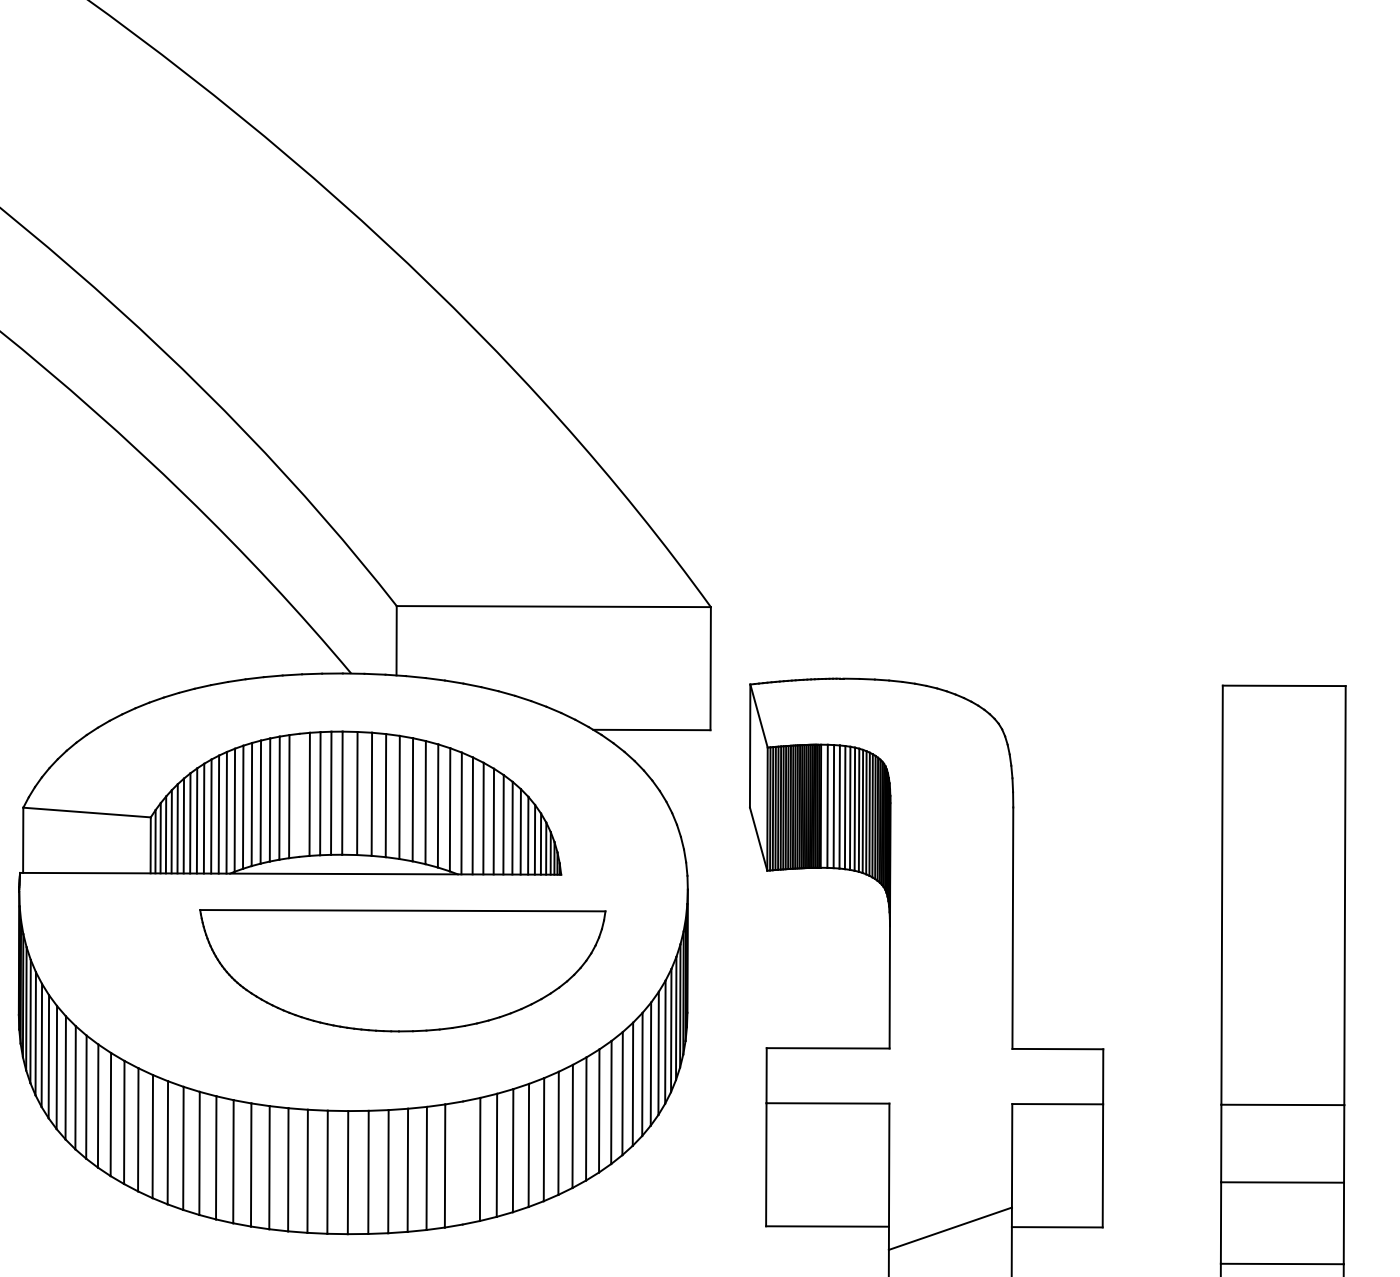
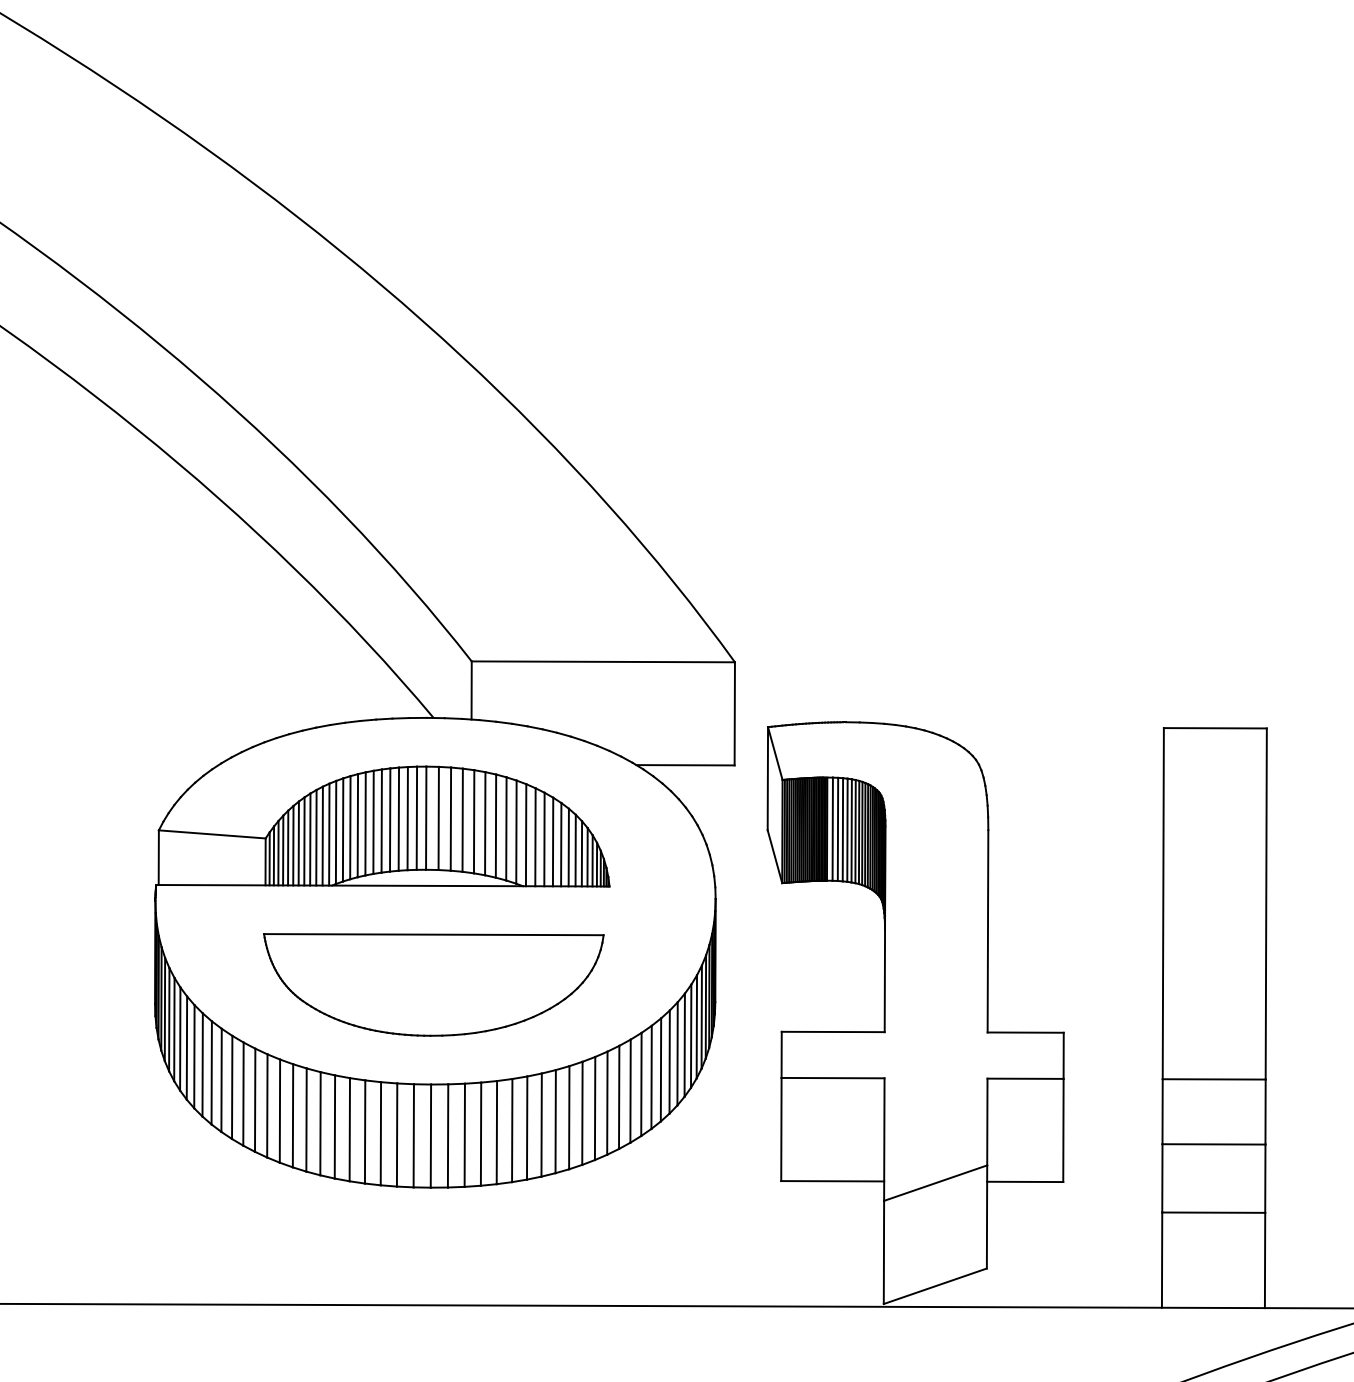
line: (299, 794) -> (390, 819), added
part: (402, 970) -> (433, 984), moved
line: (463, 1162) -> (527, 1127), added

